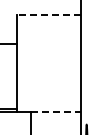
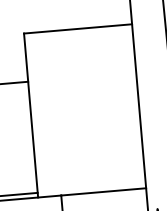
line: (49, 15) -> (78, 29), dashed -> solid
line: (56, 111) -> (104, 191), dashed -> solid

